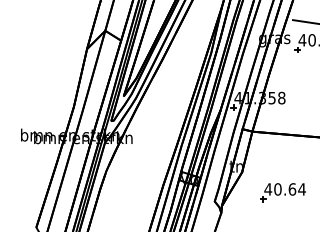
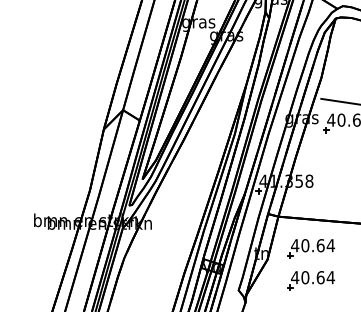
part: (283, 161) -> (311, 248), added

